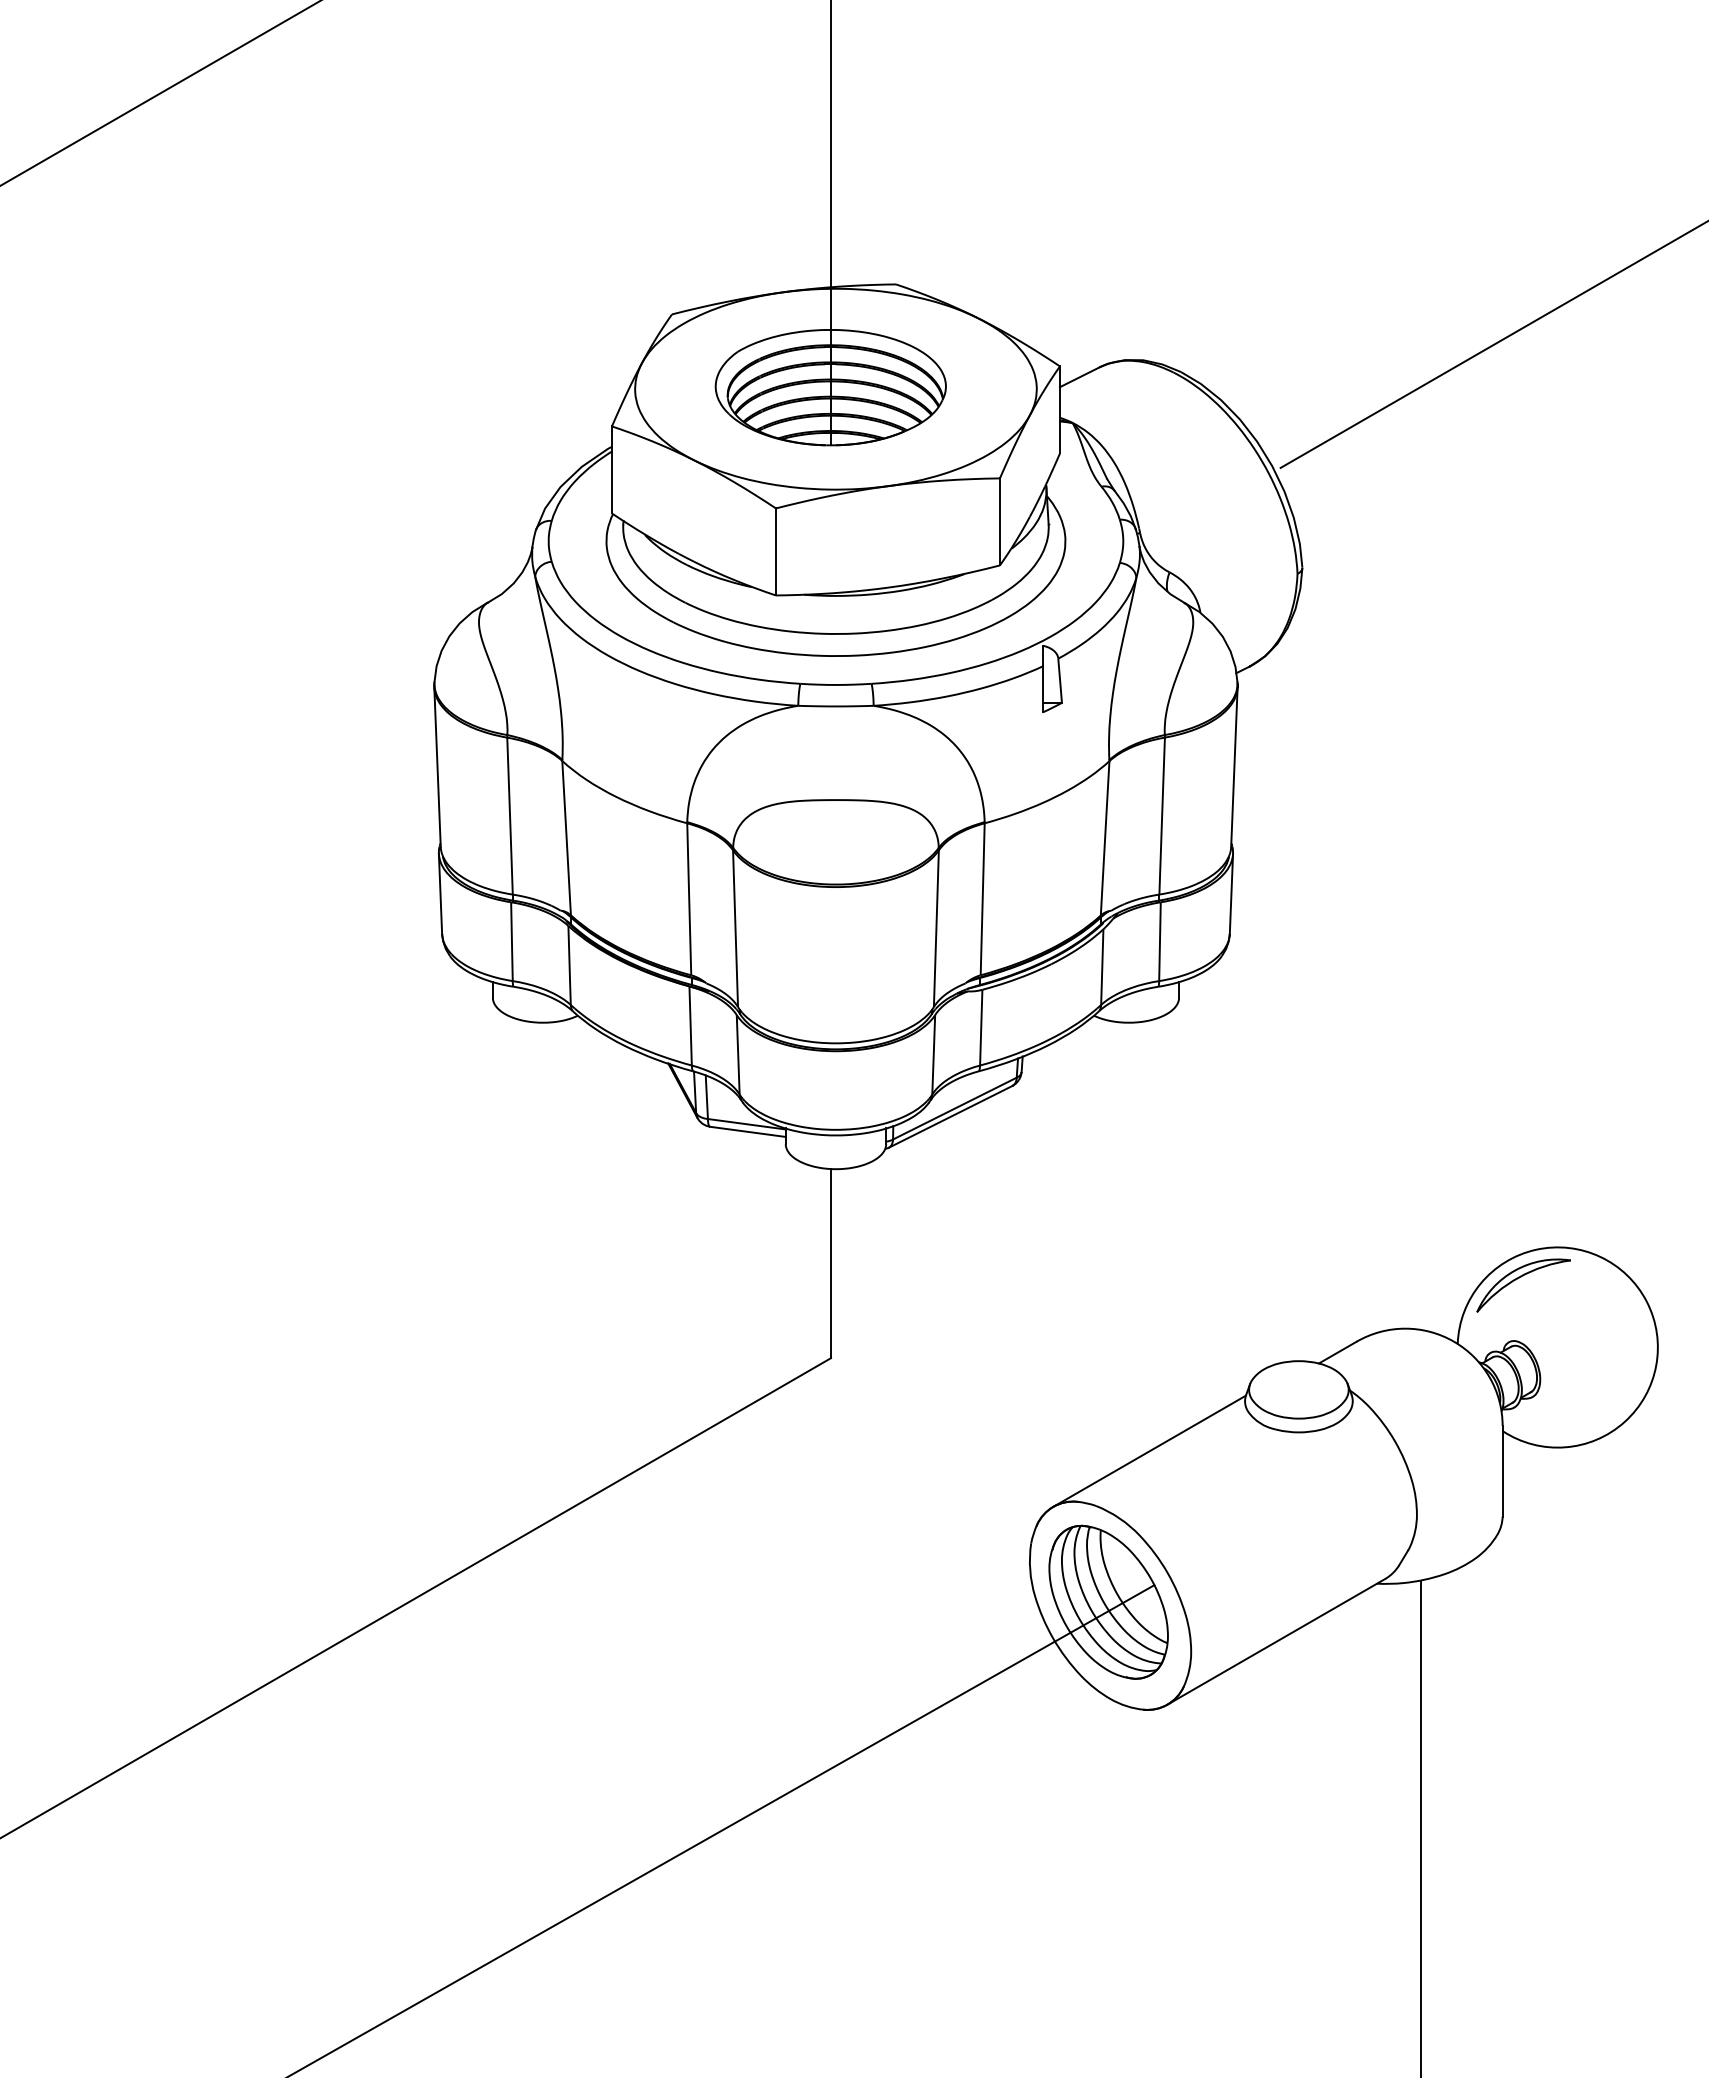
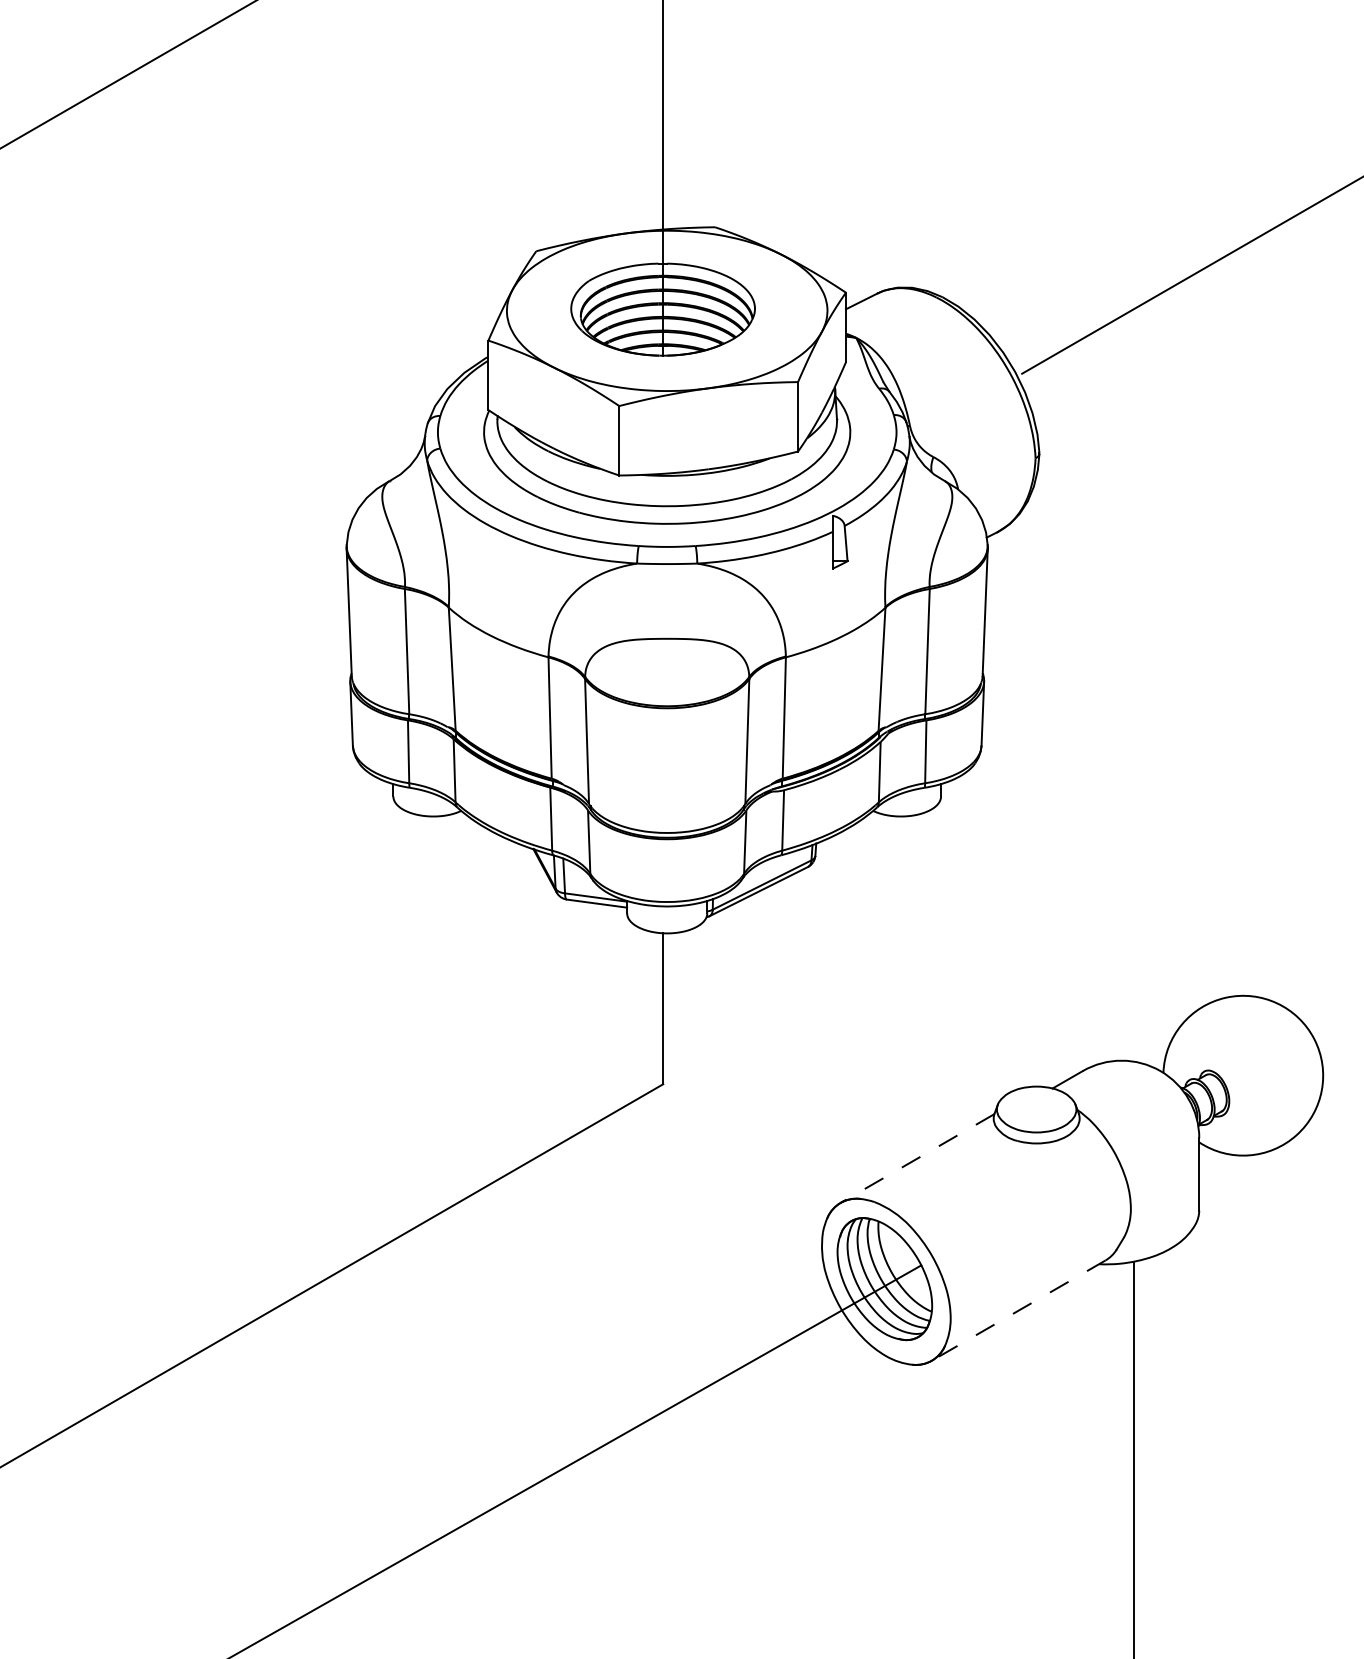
part: (1519, 1278) -> (1212, 1020), removed
line: (1149, 1451) -> (917, 1158), solid -> dashed
line: (1276, 1641) -> (1018, 1310), solid -> dashed

